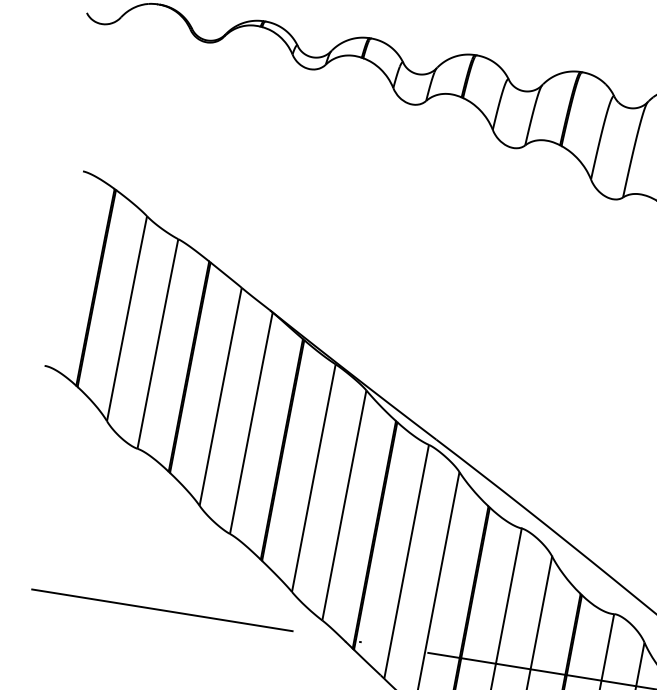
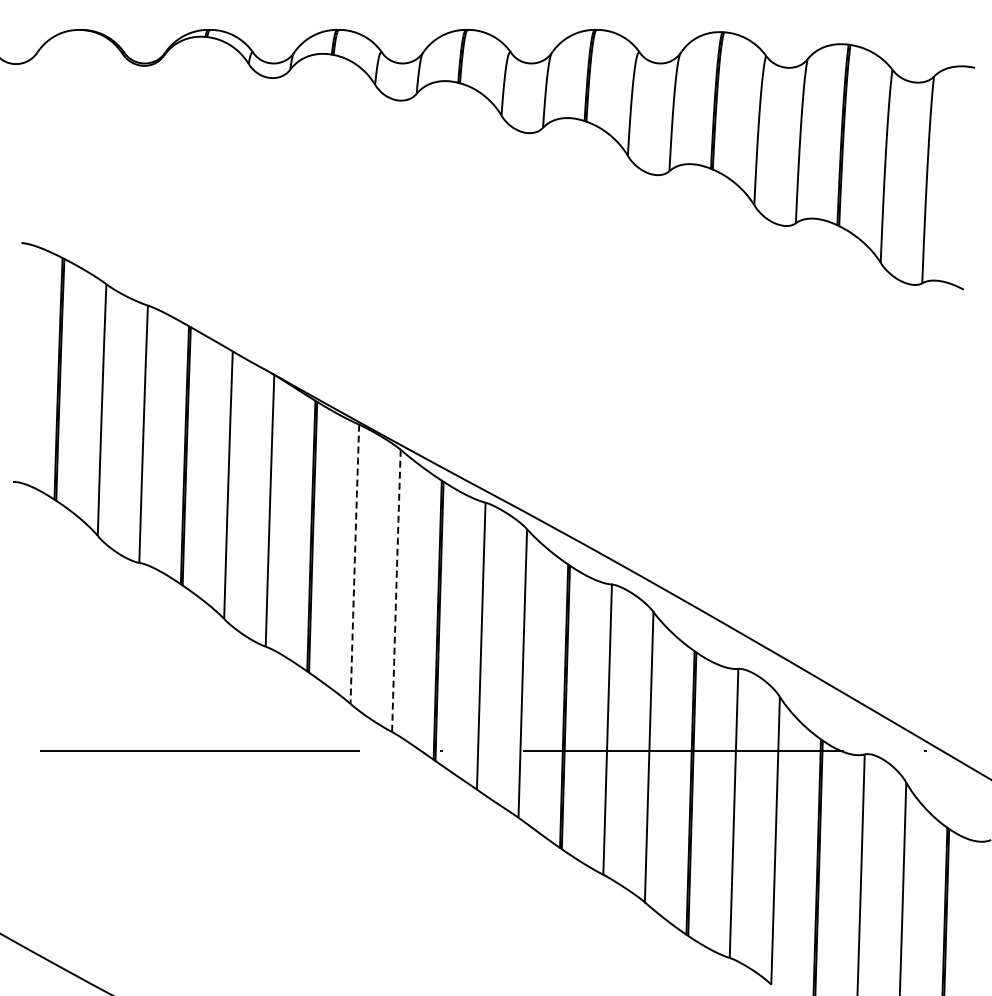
arc: (313, 478) -> (354, 564), solid -> dashed
arc: (344, 505) -> (396, 590), solid -> dashed

